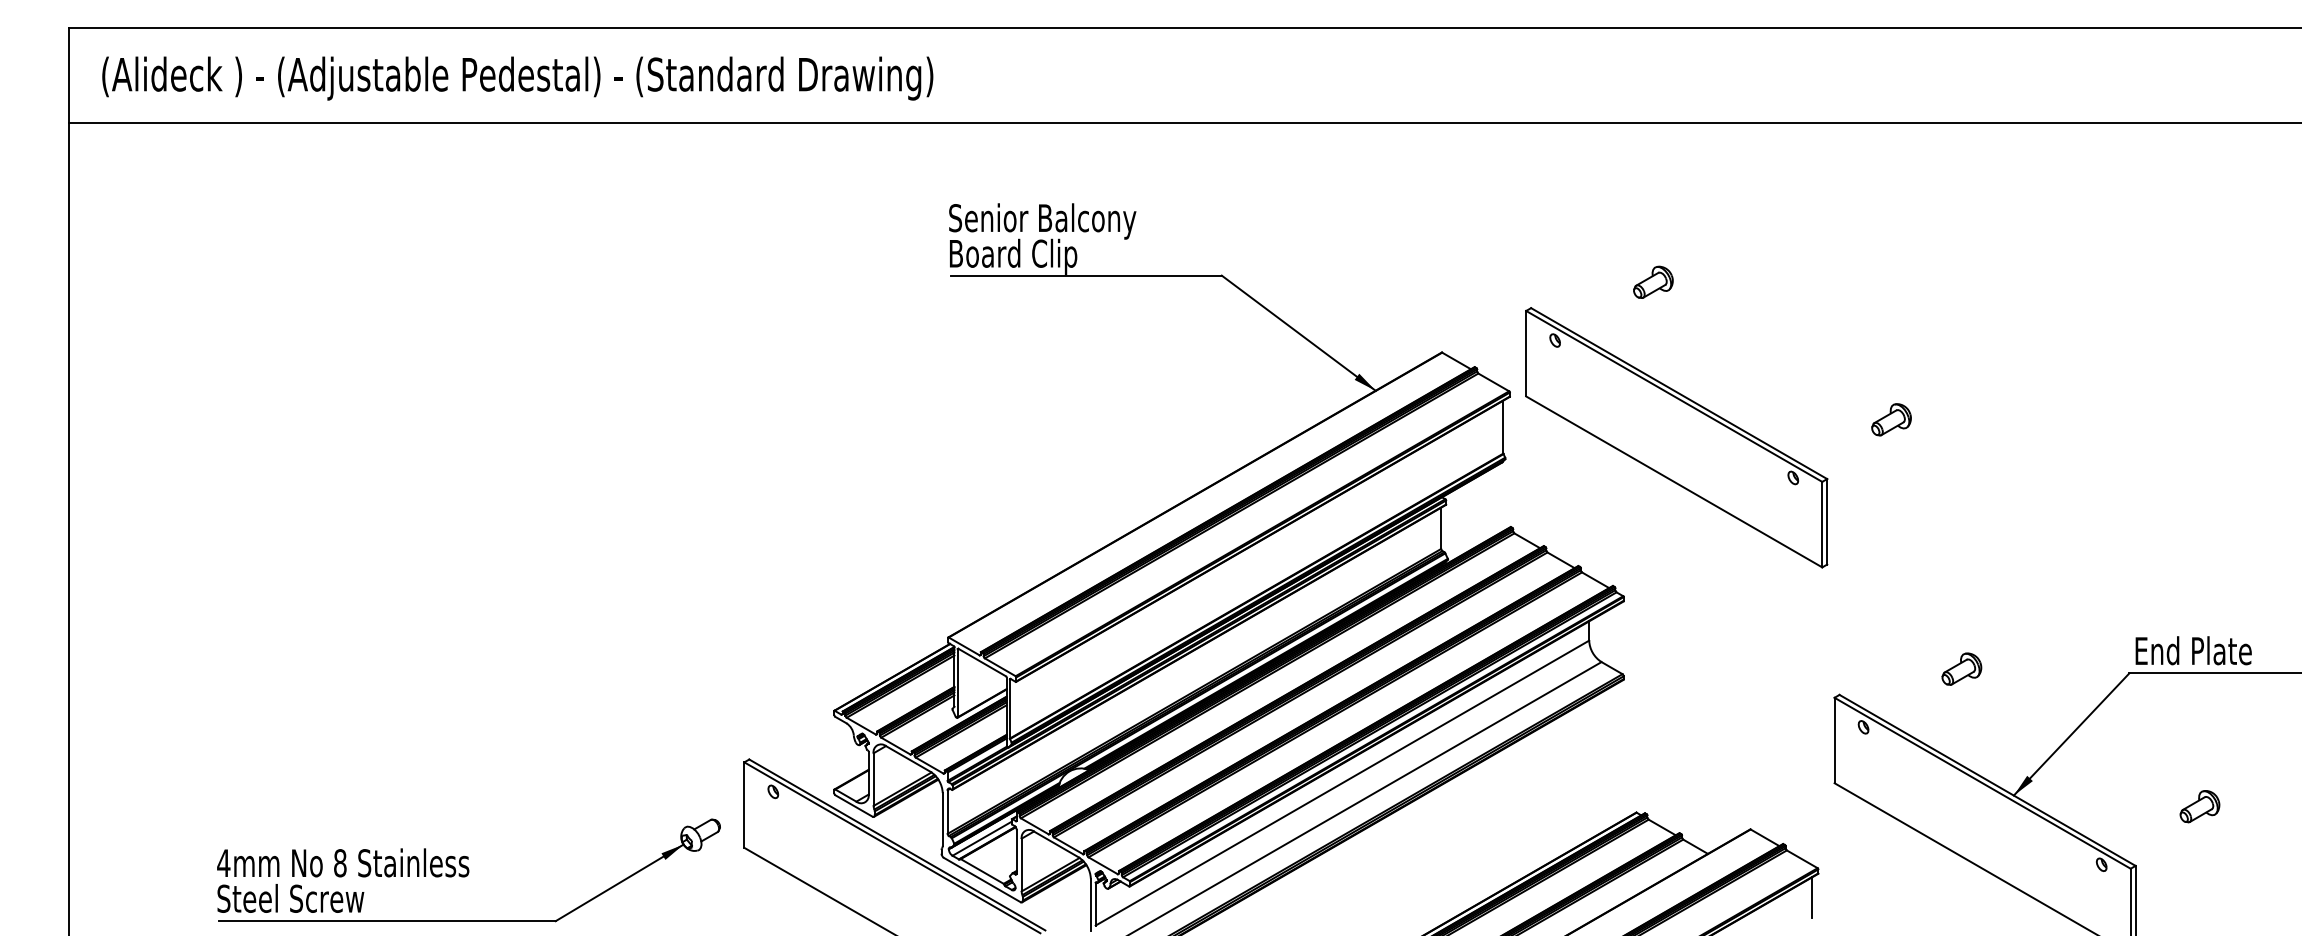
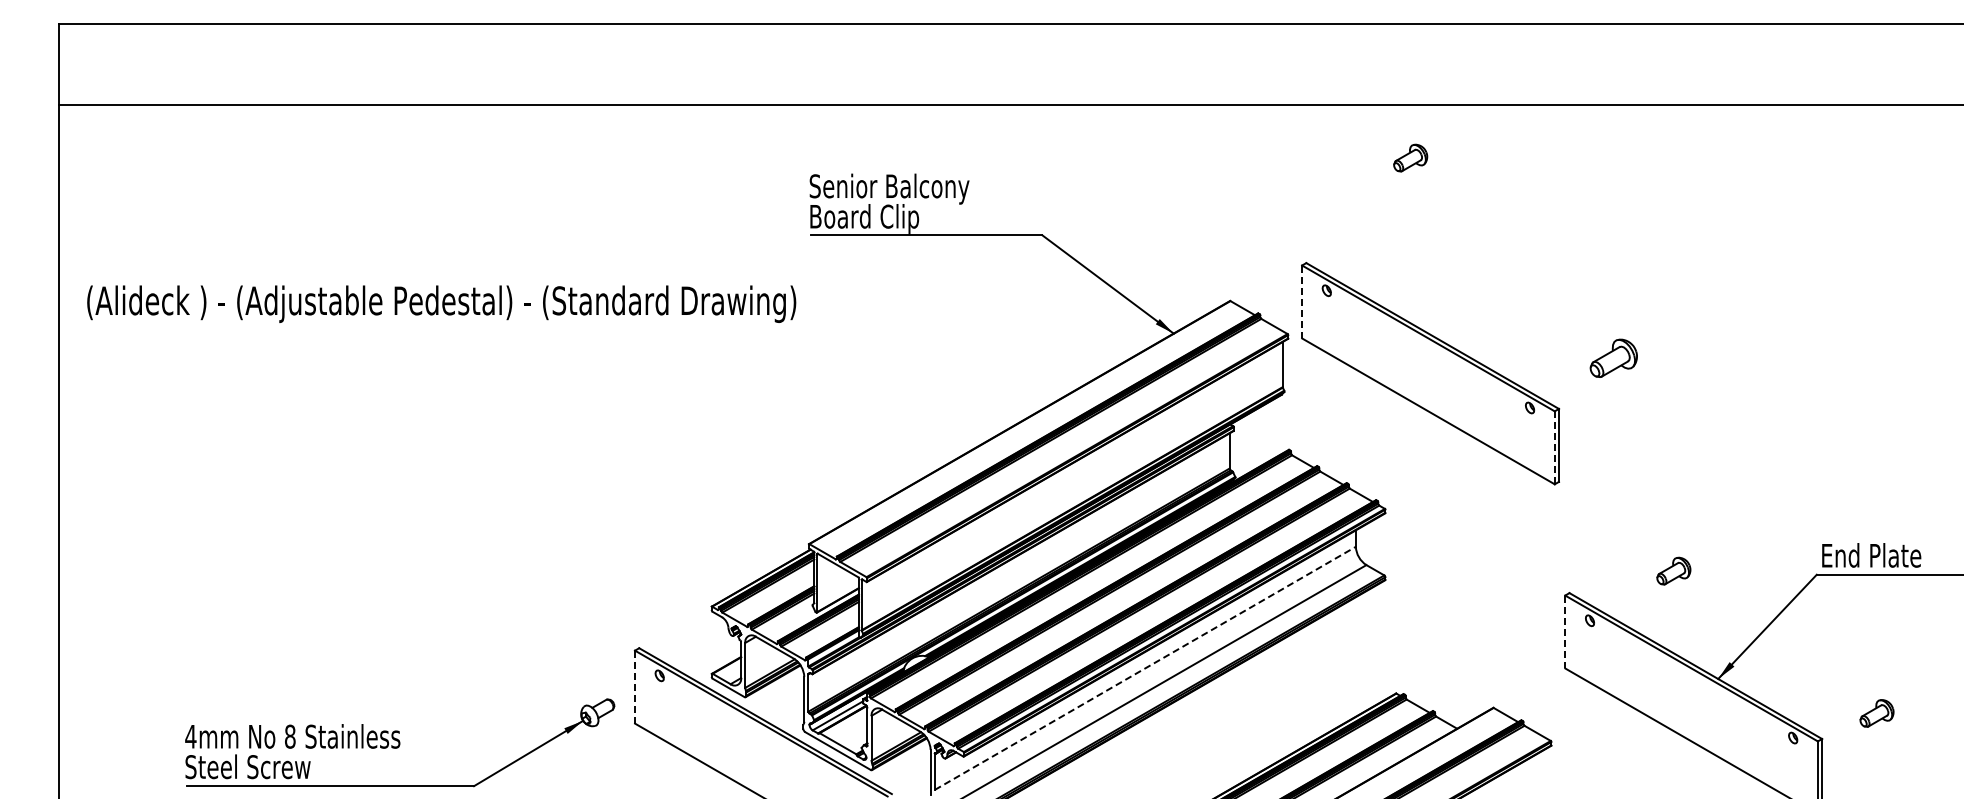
text: (517, 77) -> (441, 303), moved
part: (1653, 281) -> (1410, 157), moved
line: (1526, 354) -> (1302, 302), solid -> dashed
part: (1891, 419) -> (1613, 358), size x1.4
line: (1821, 524) -> (1554, 447), solid -> dashed
line: (1834, 741) -> (1565, 632), solid -> dashed
line: (1342, 783) -> (1145, 668), solid -> dashed
line: (744, 805) -> (635, 687), solid -> dashed
part: (2199, 806) -> (1876, 713), moved
line: (1811, 896) -> (1545, 765), removed

